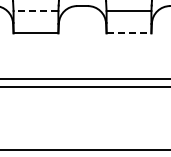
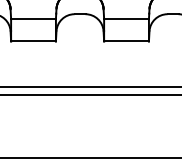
line: (35, 11) -> (33, 19), dashed -> solid
line: (129, 33) -> (127, 41), dashed -> solid

